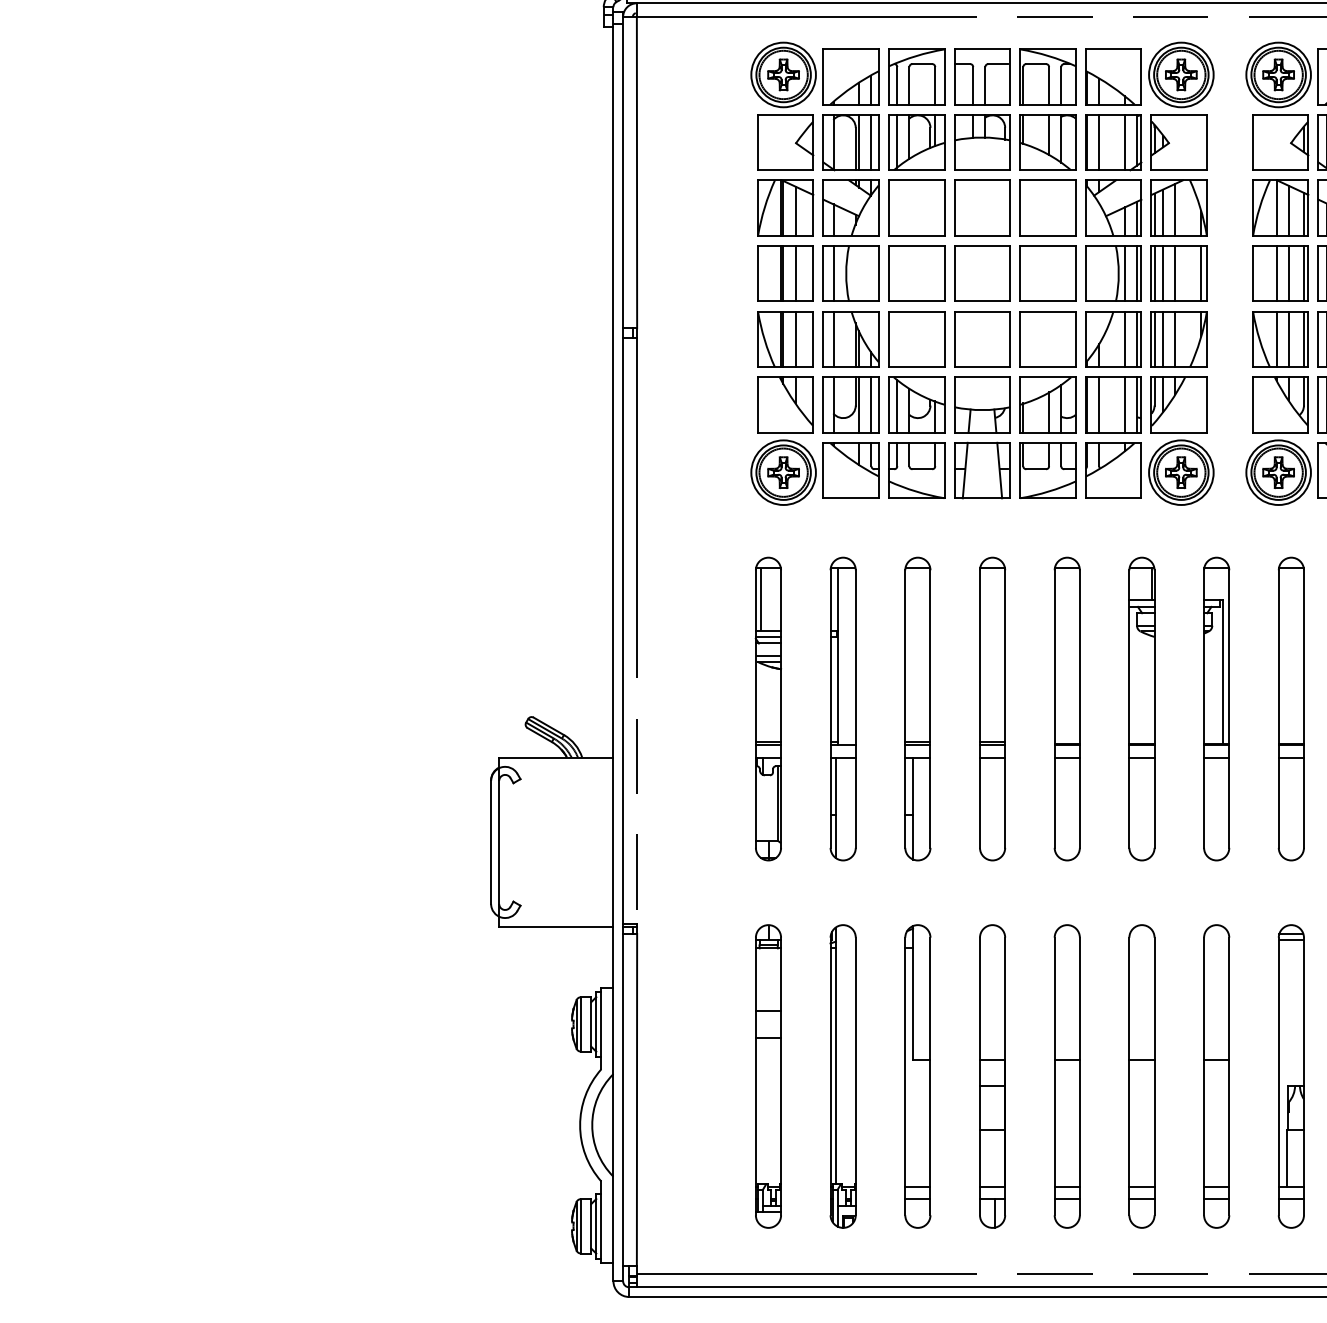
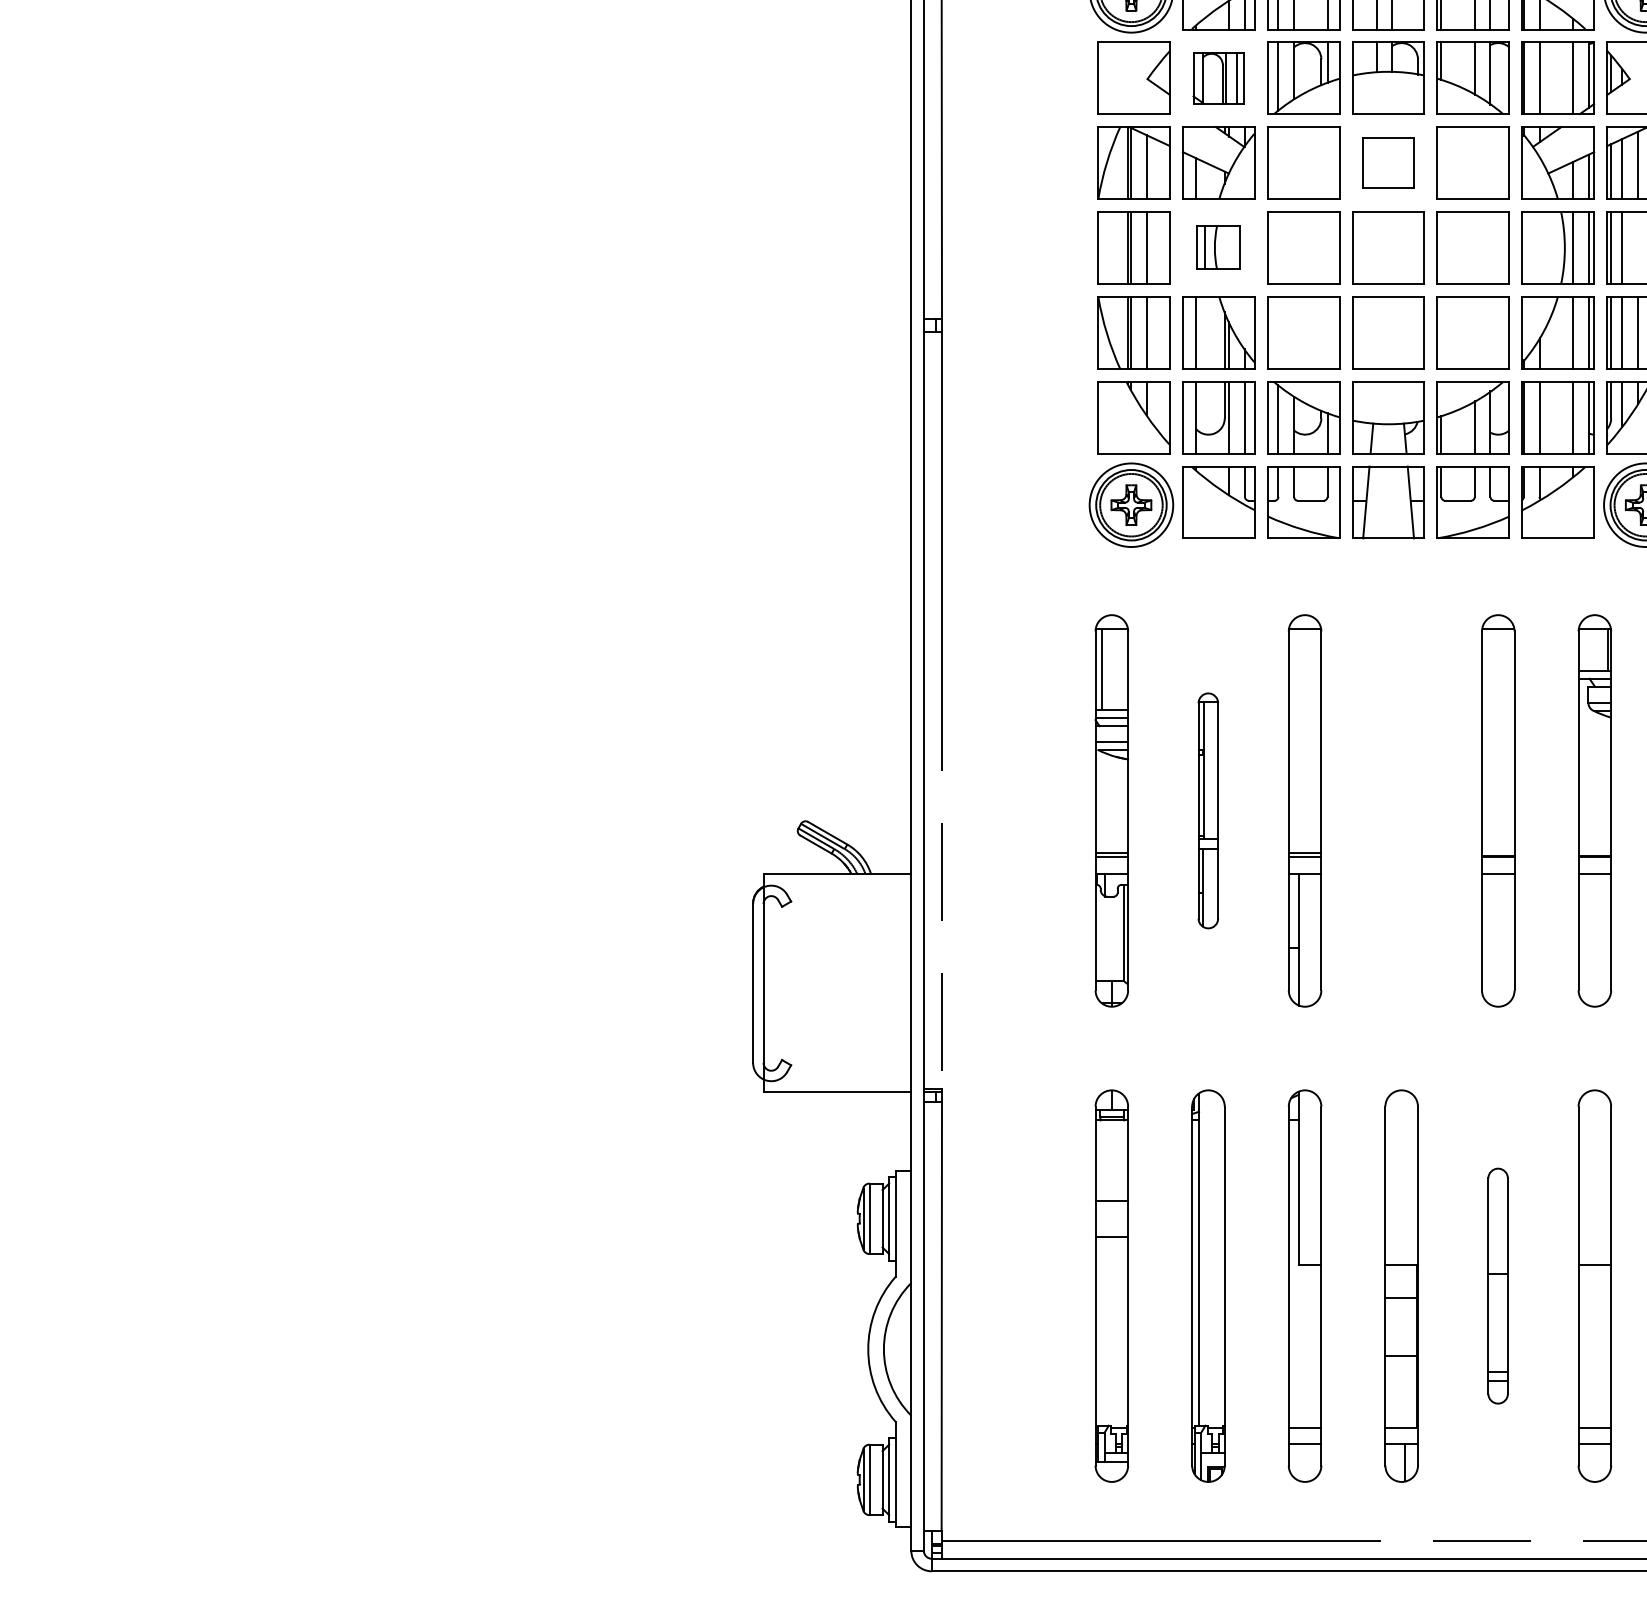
part: (850, 142) -> (1217, 78), size x0.7
part: (982, 207) -> (1388, 162), size x0.7
part: (850, 273) -> (1217, 247), size x0.6
line: (1175, 273) -> (1638, 247), removed
part: (842, 708) -> (1207, 810), size x0.6
part: (992, 708) -> (1401, 810), removed
part: (1066, 1076) -> (1497, 1286), size x0.6

